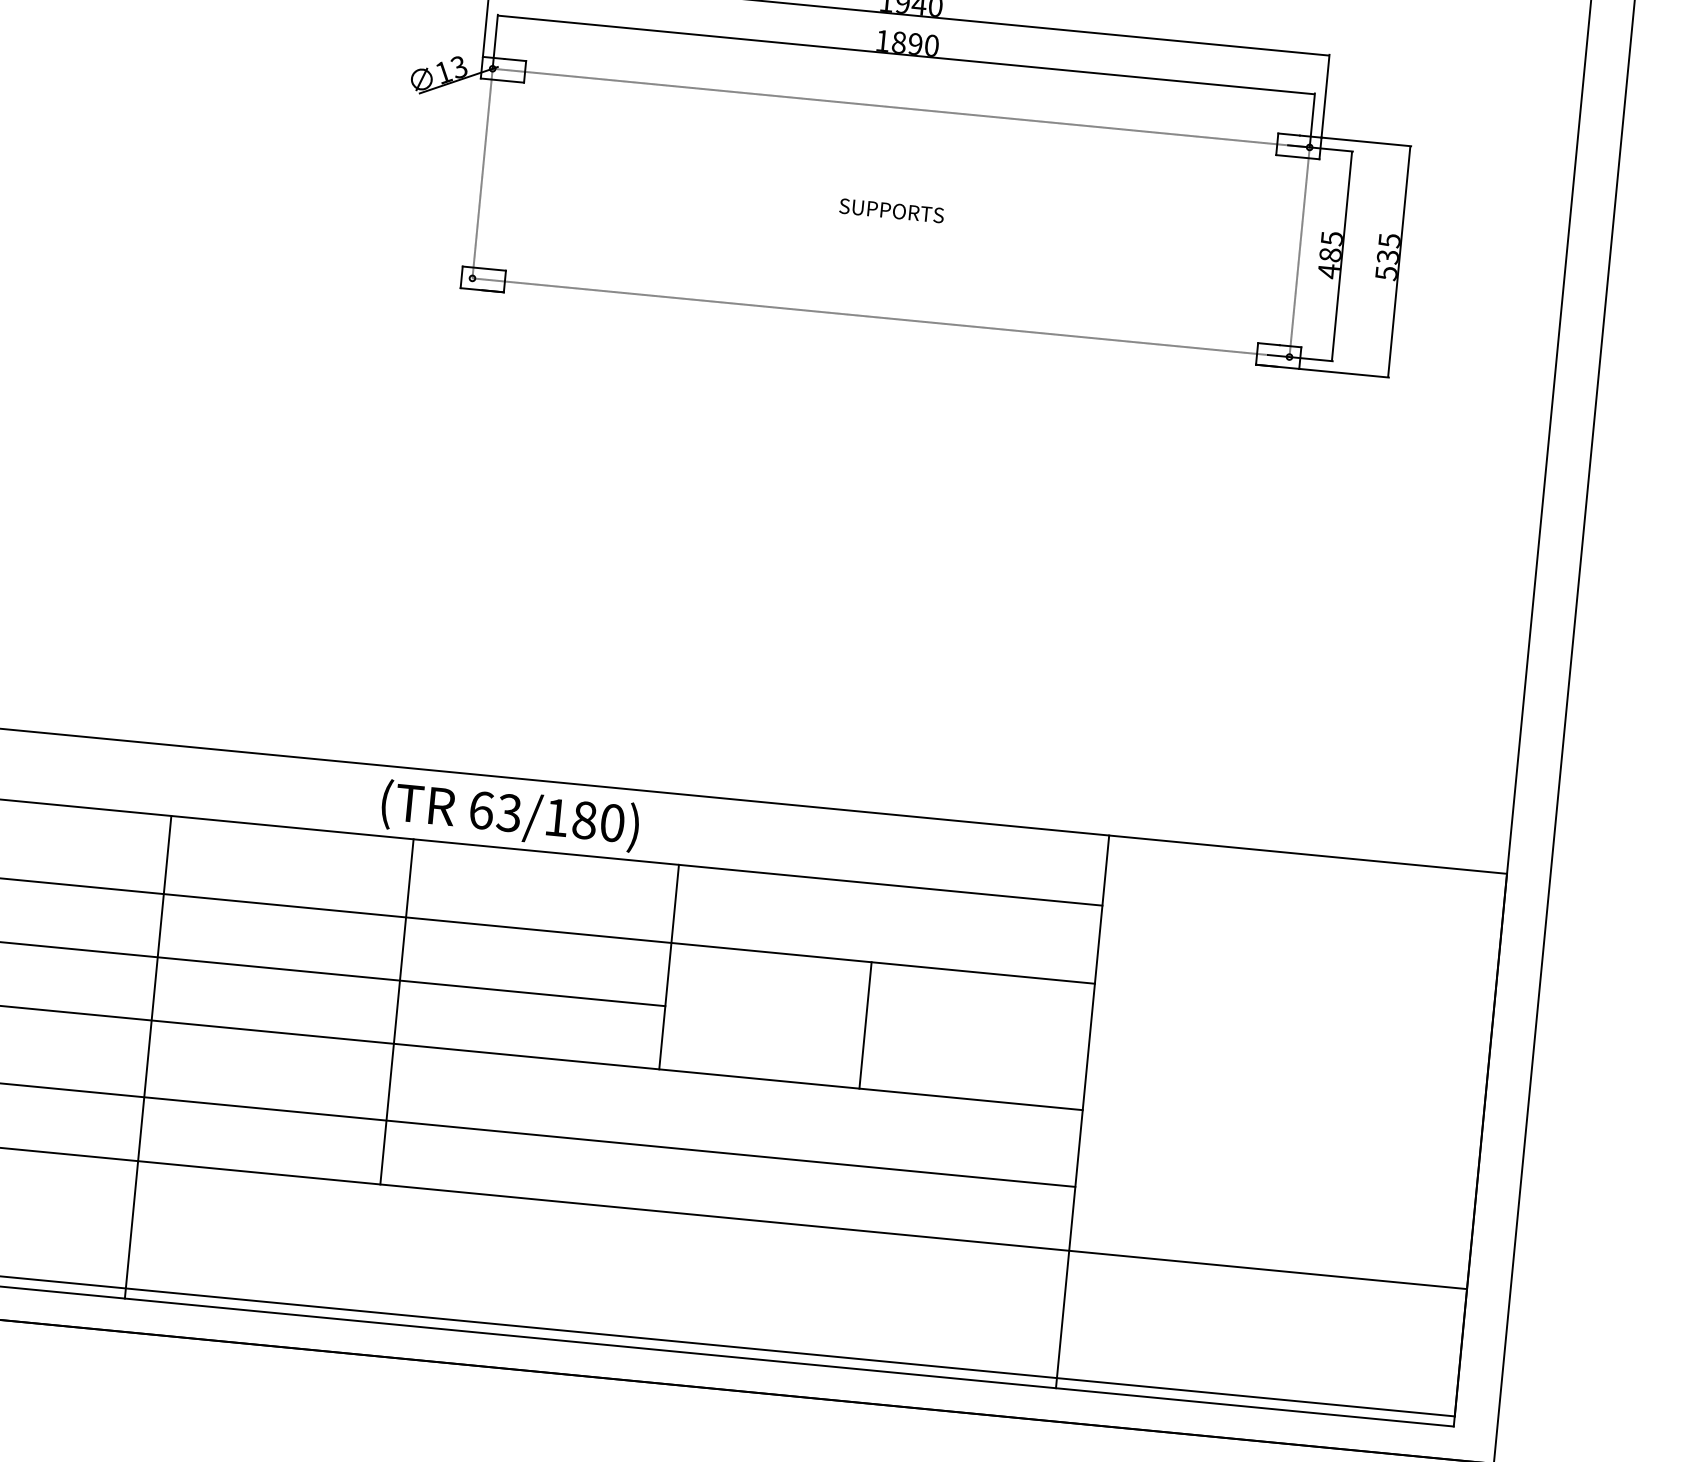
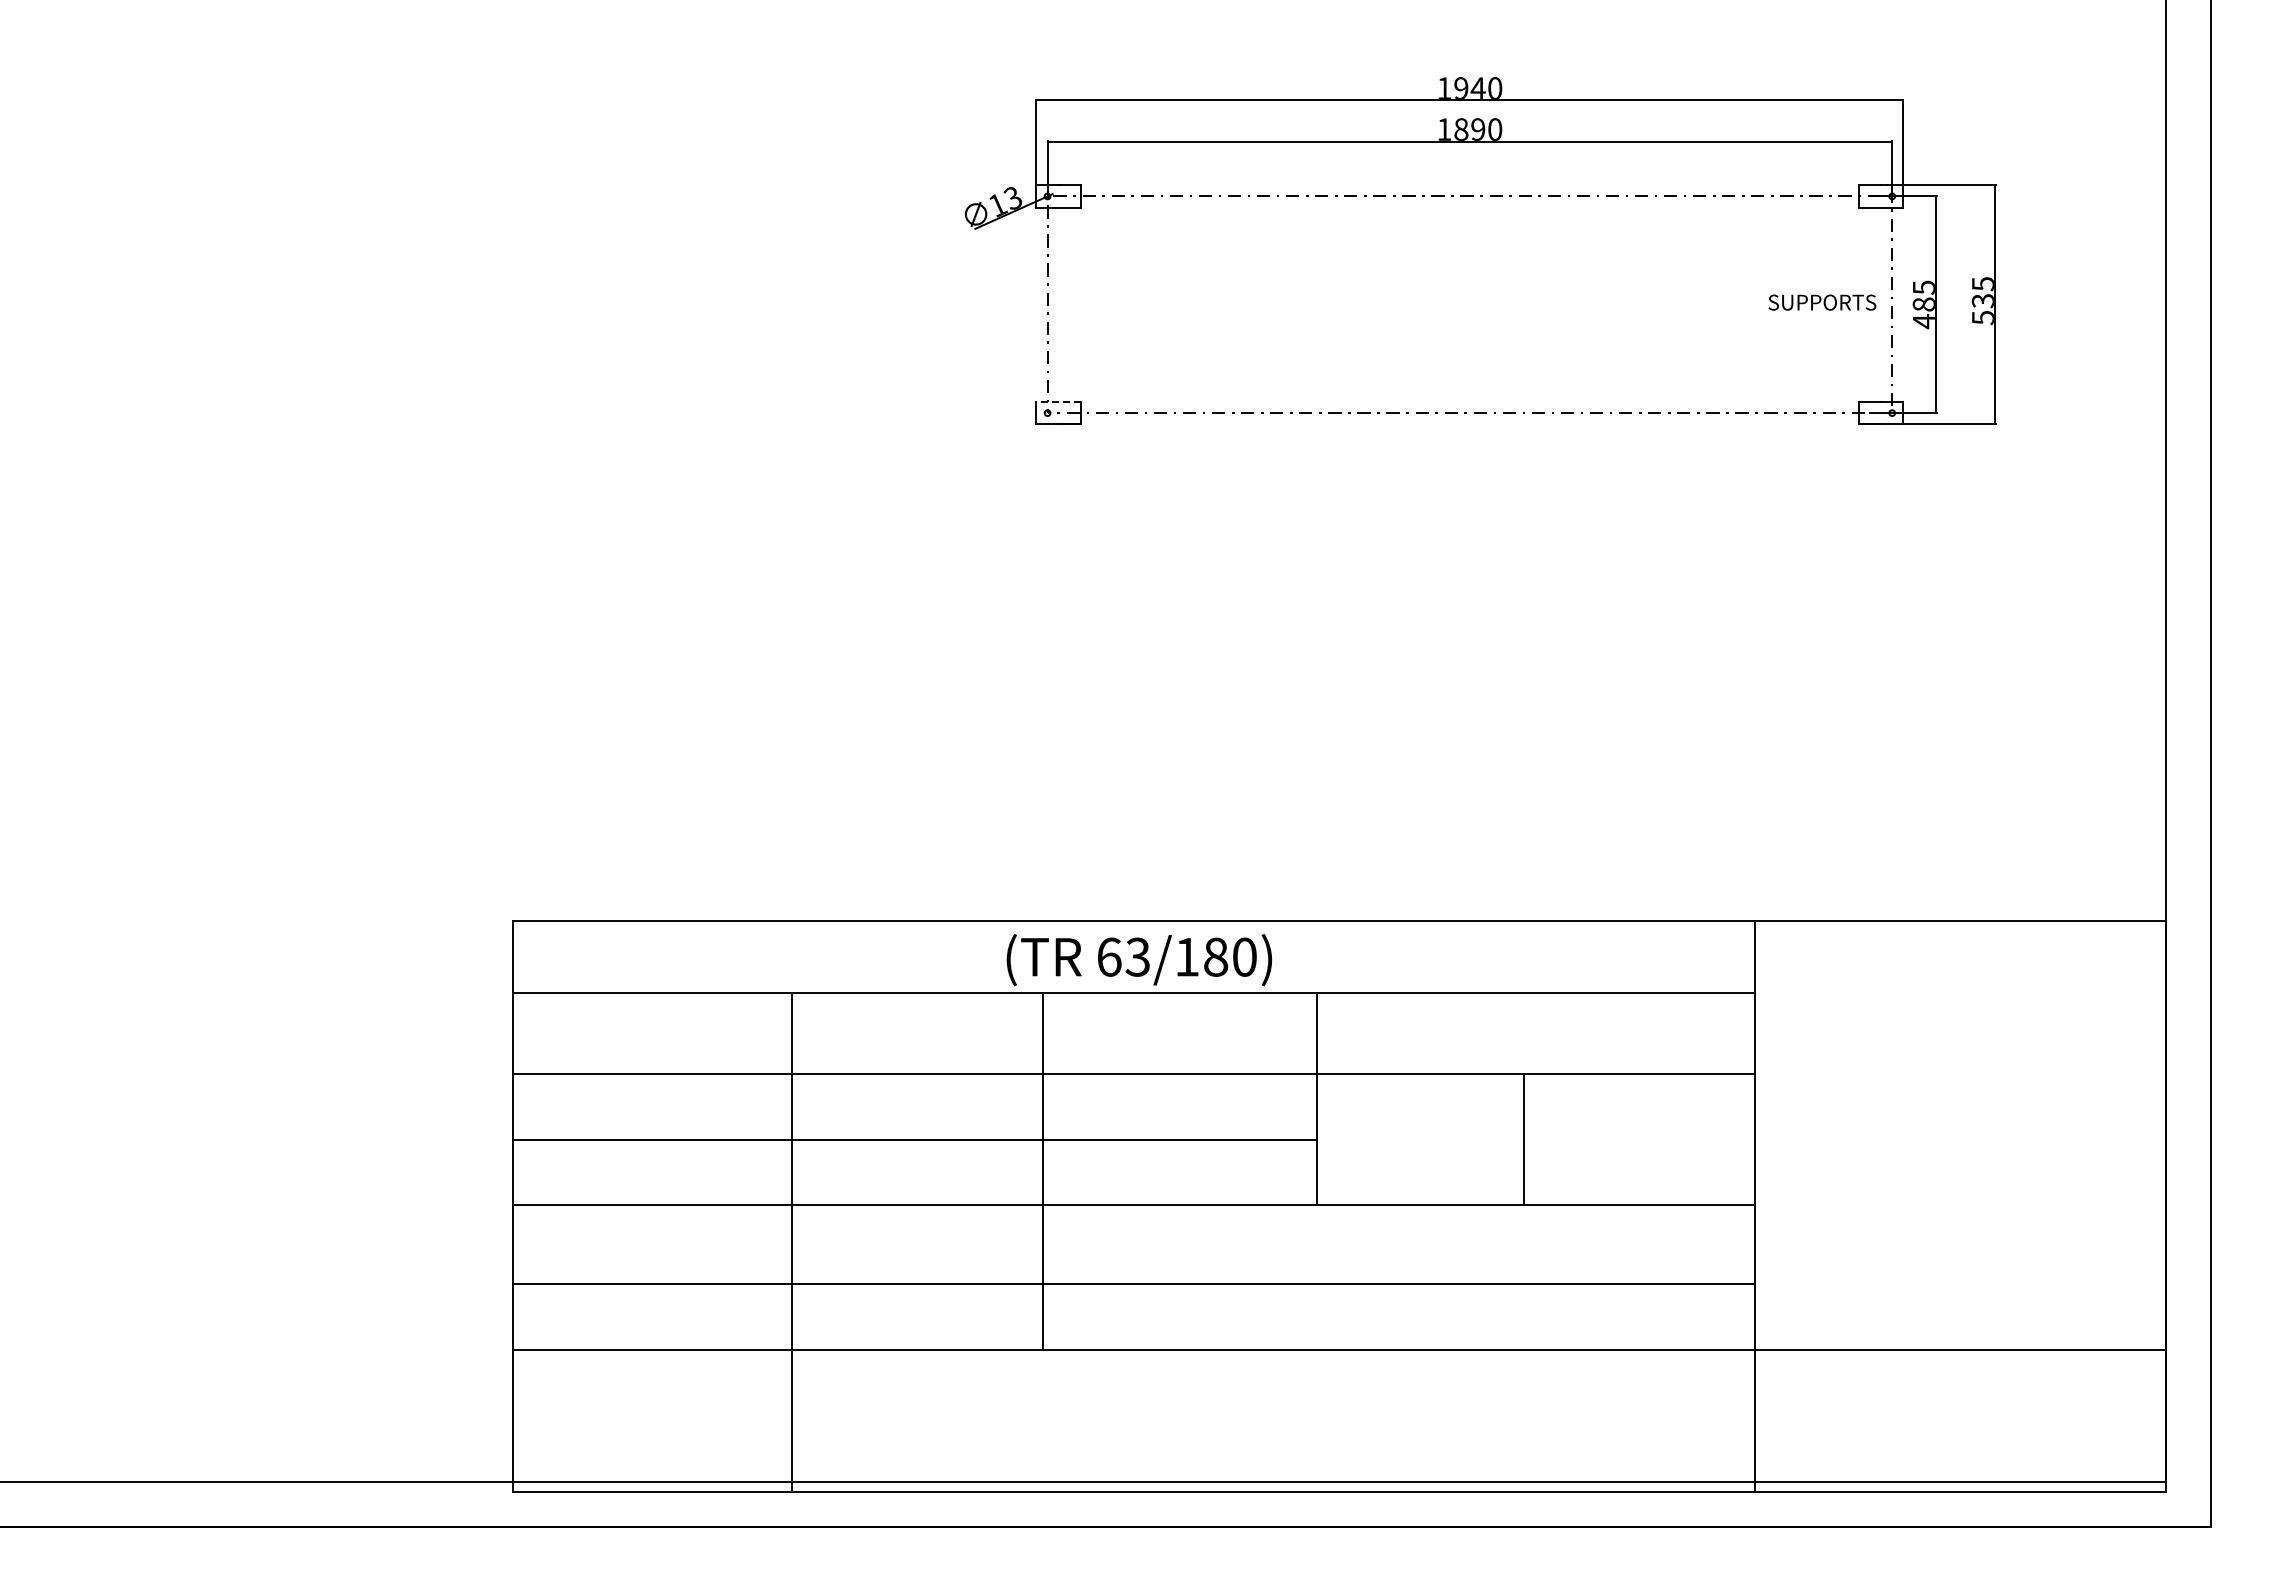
text: (891, 210) -> (1822, 302), moved
line: (484, 268) -> (1058, 401), solid -> dashed

